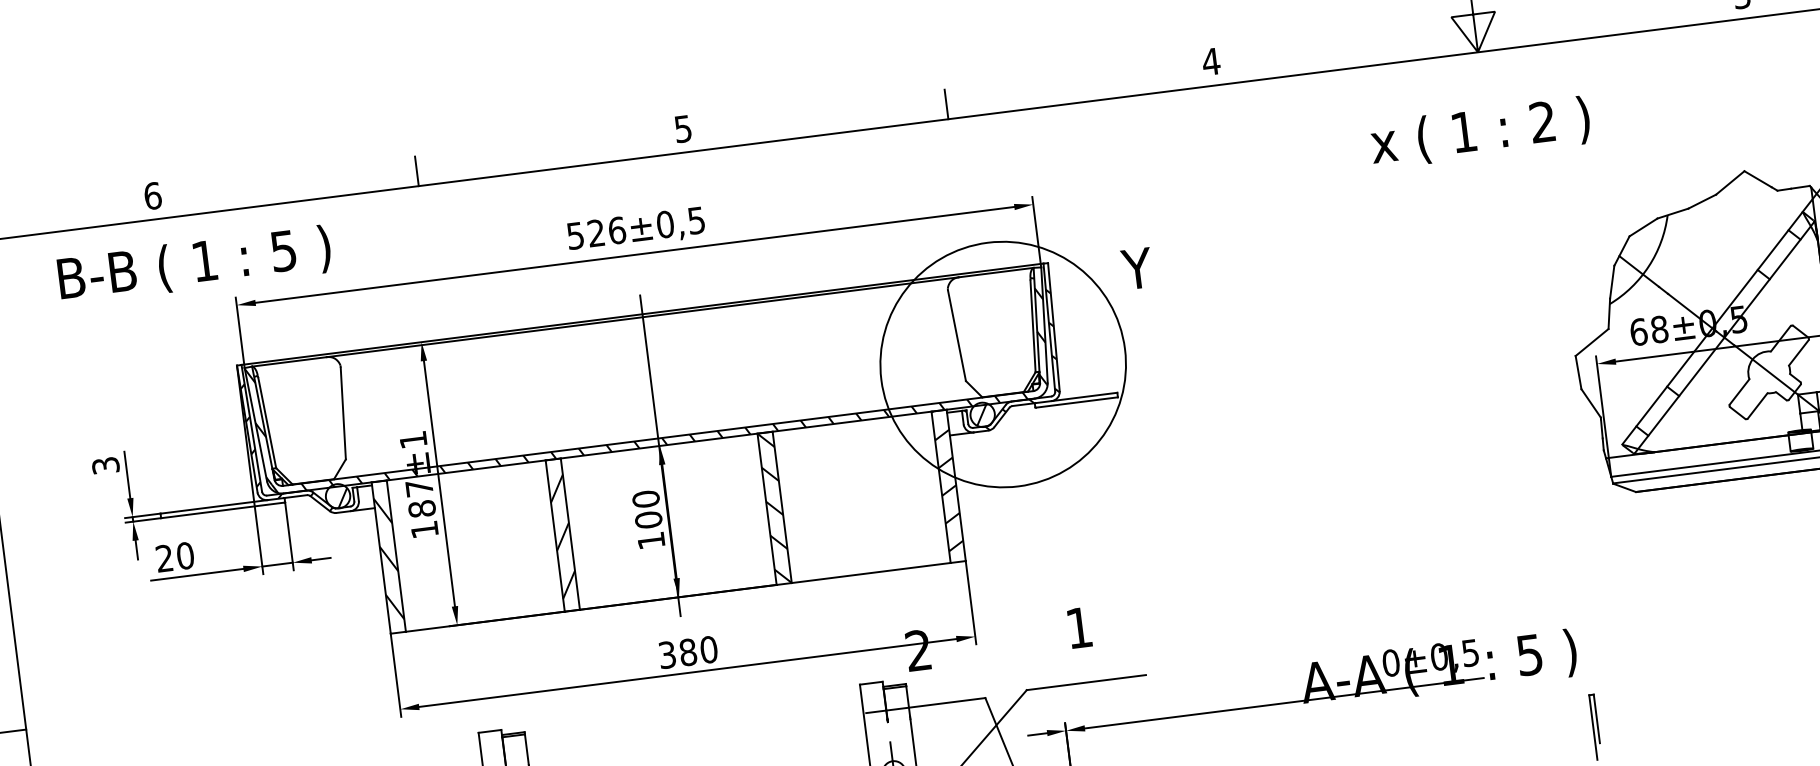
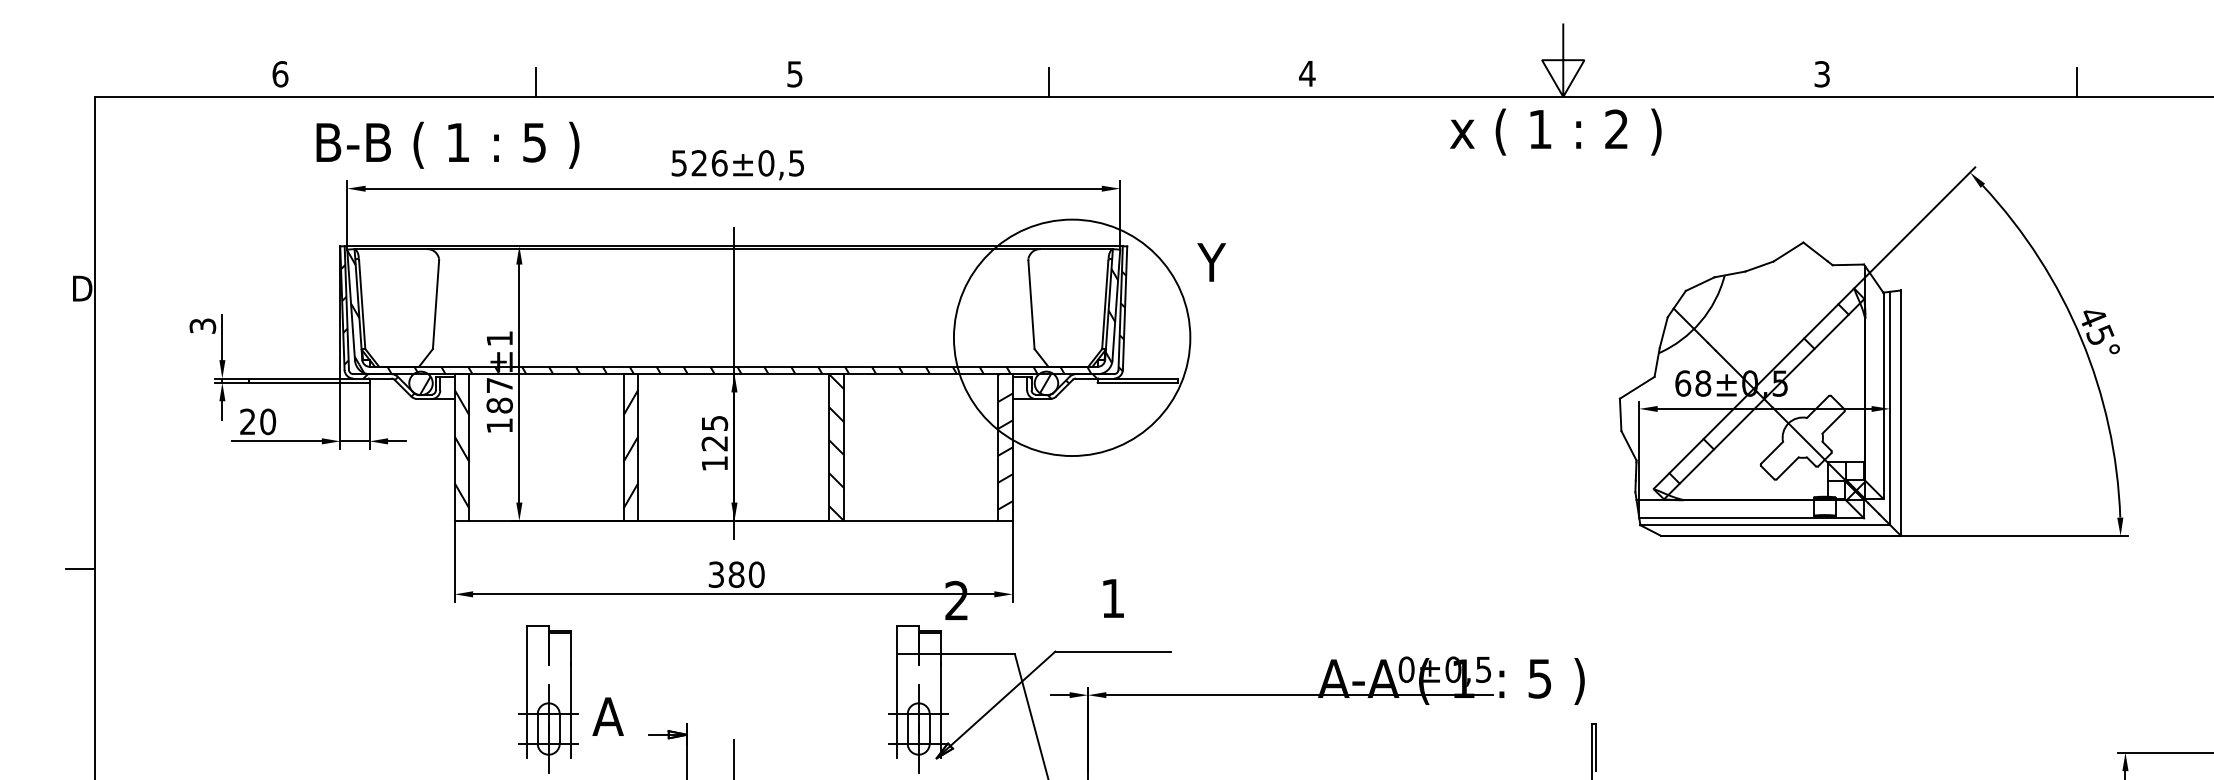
text: (1479, 132) -> (1555, 131), moved
text: (194, 264) -> (447, 144), moved
text: (647, 509) -> (714, 433), 100 -> 125

